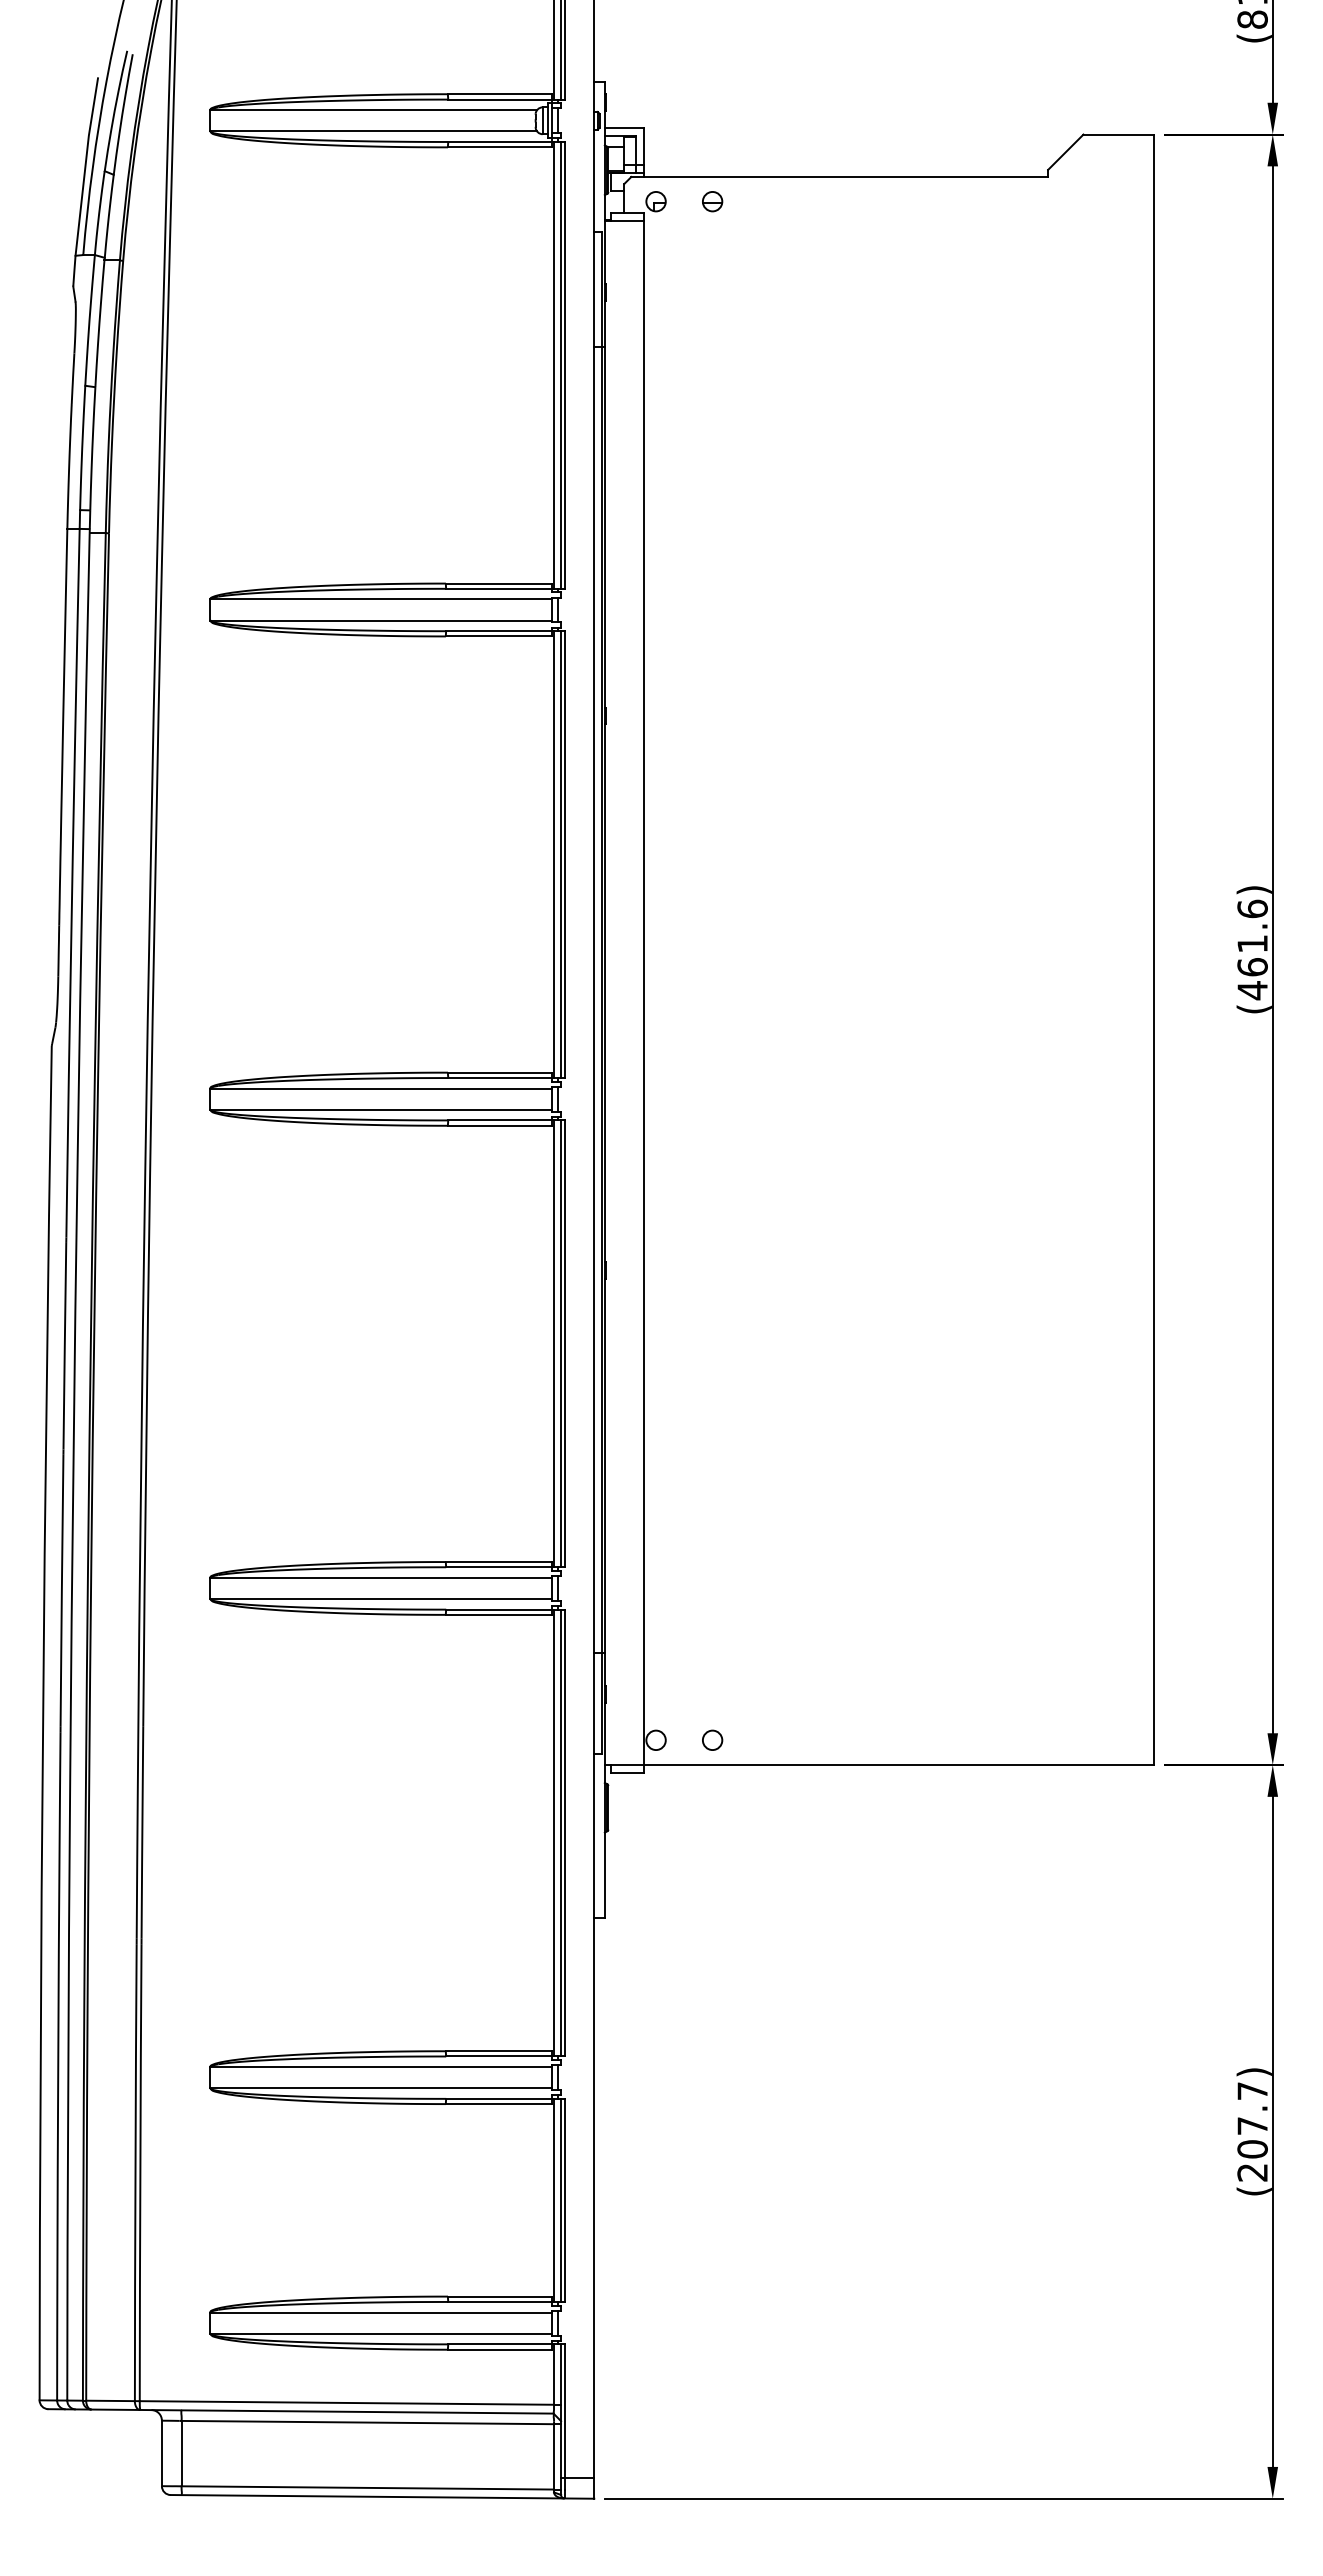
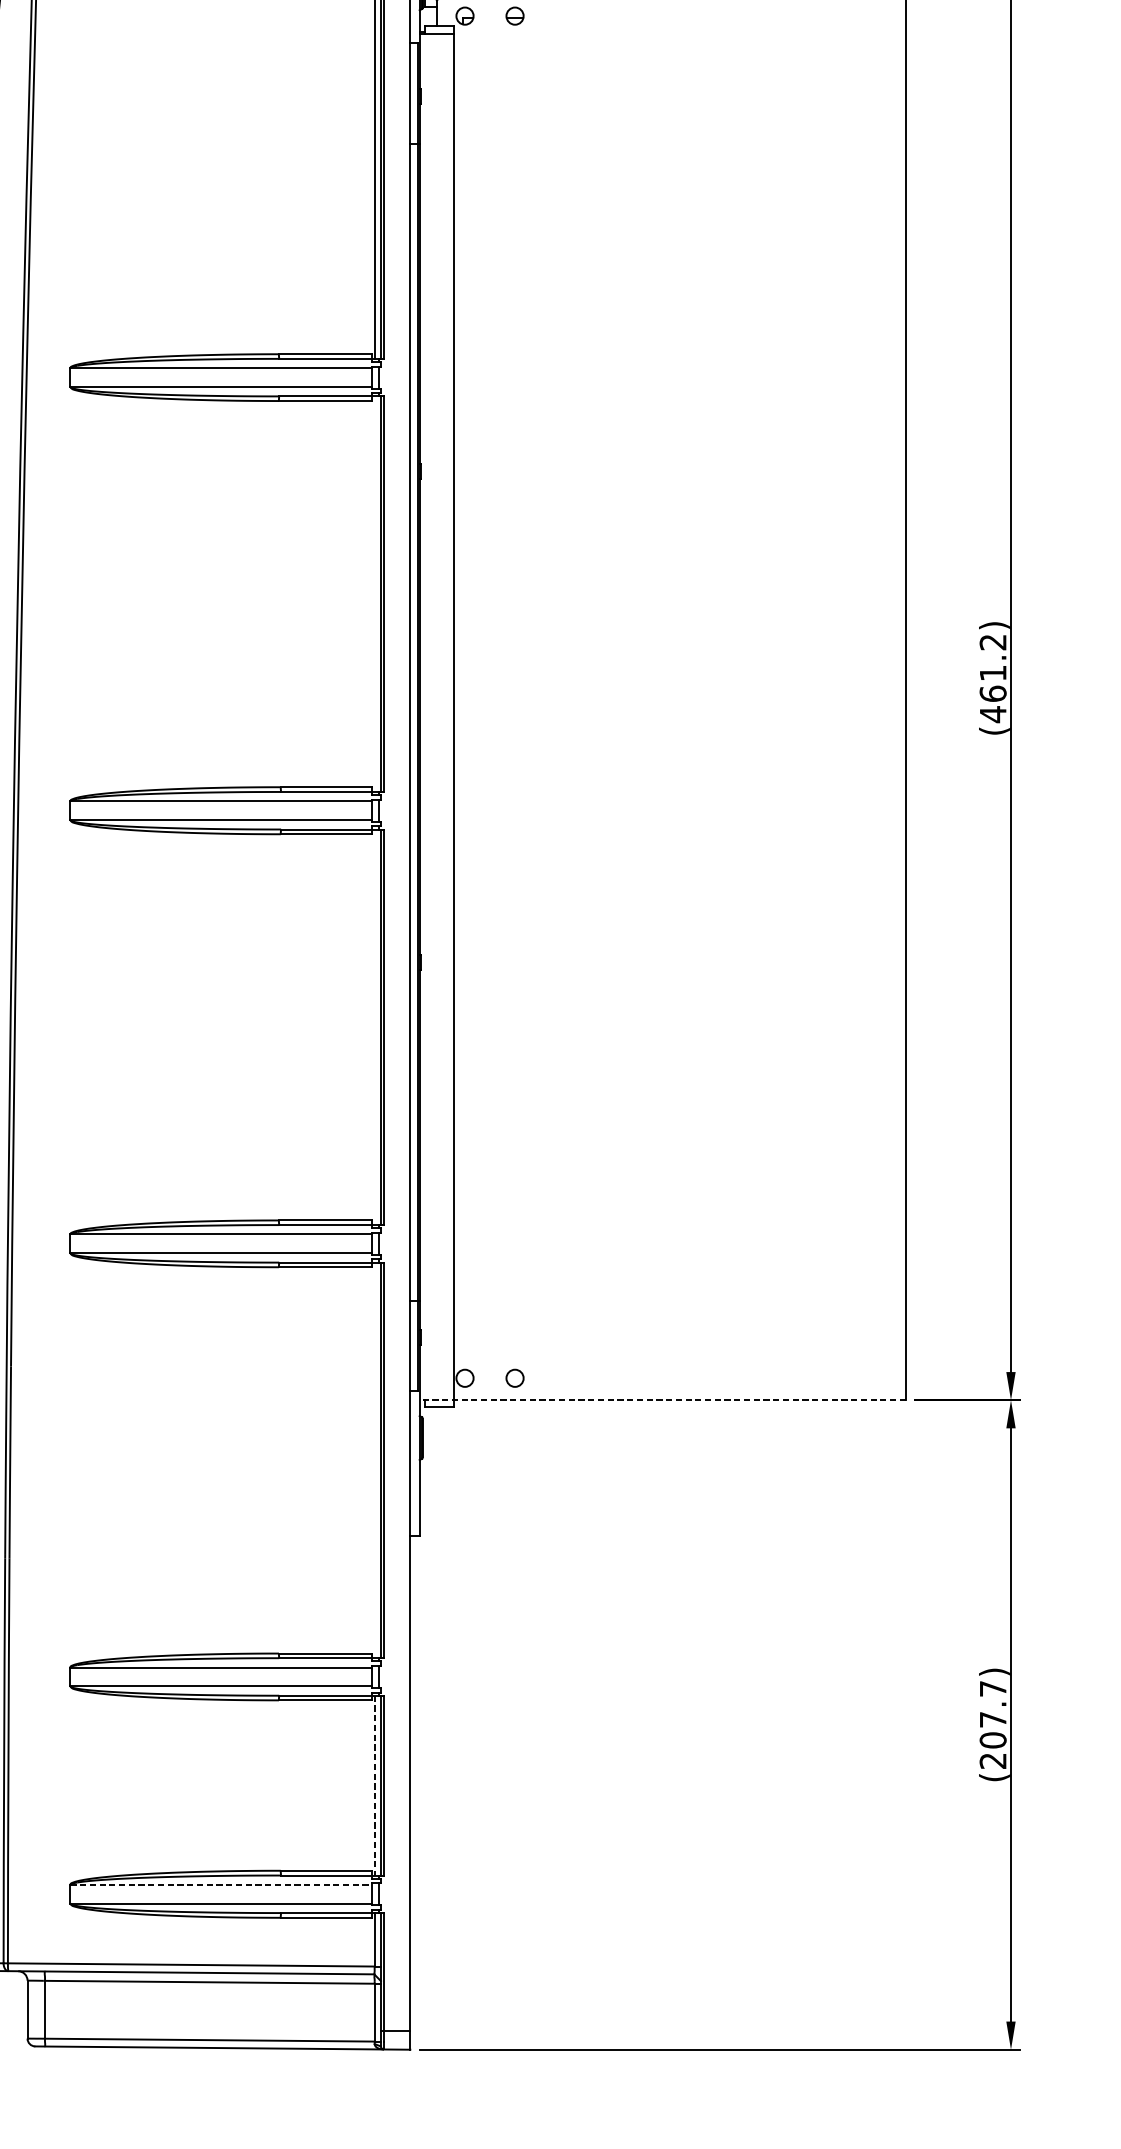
line: (554, 854) -> (375, 594), removed
text: (1252, 908) -> (993, 641), (461.6) -> (461.2)
line: (554, 1343) -> (375, 1026), removed
line: (879, 1765) -> (662, 1400), solid -> dashed
line: (554, 1832) -> (375, 1459), removed
line: (554, 2200) -> (375, 1785), solid -> dashed
line: (380, 2312) -> (221, 1884), solid -> dashed

